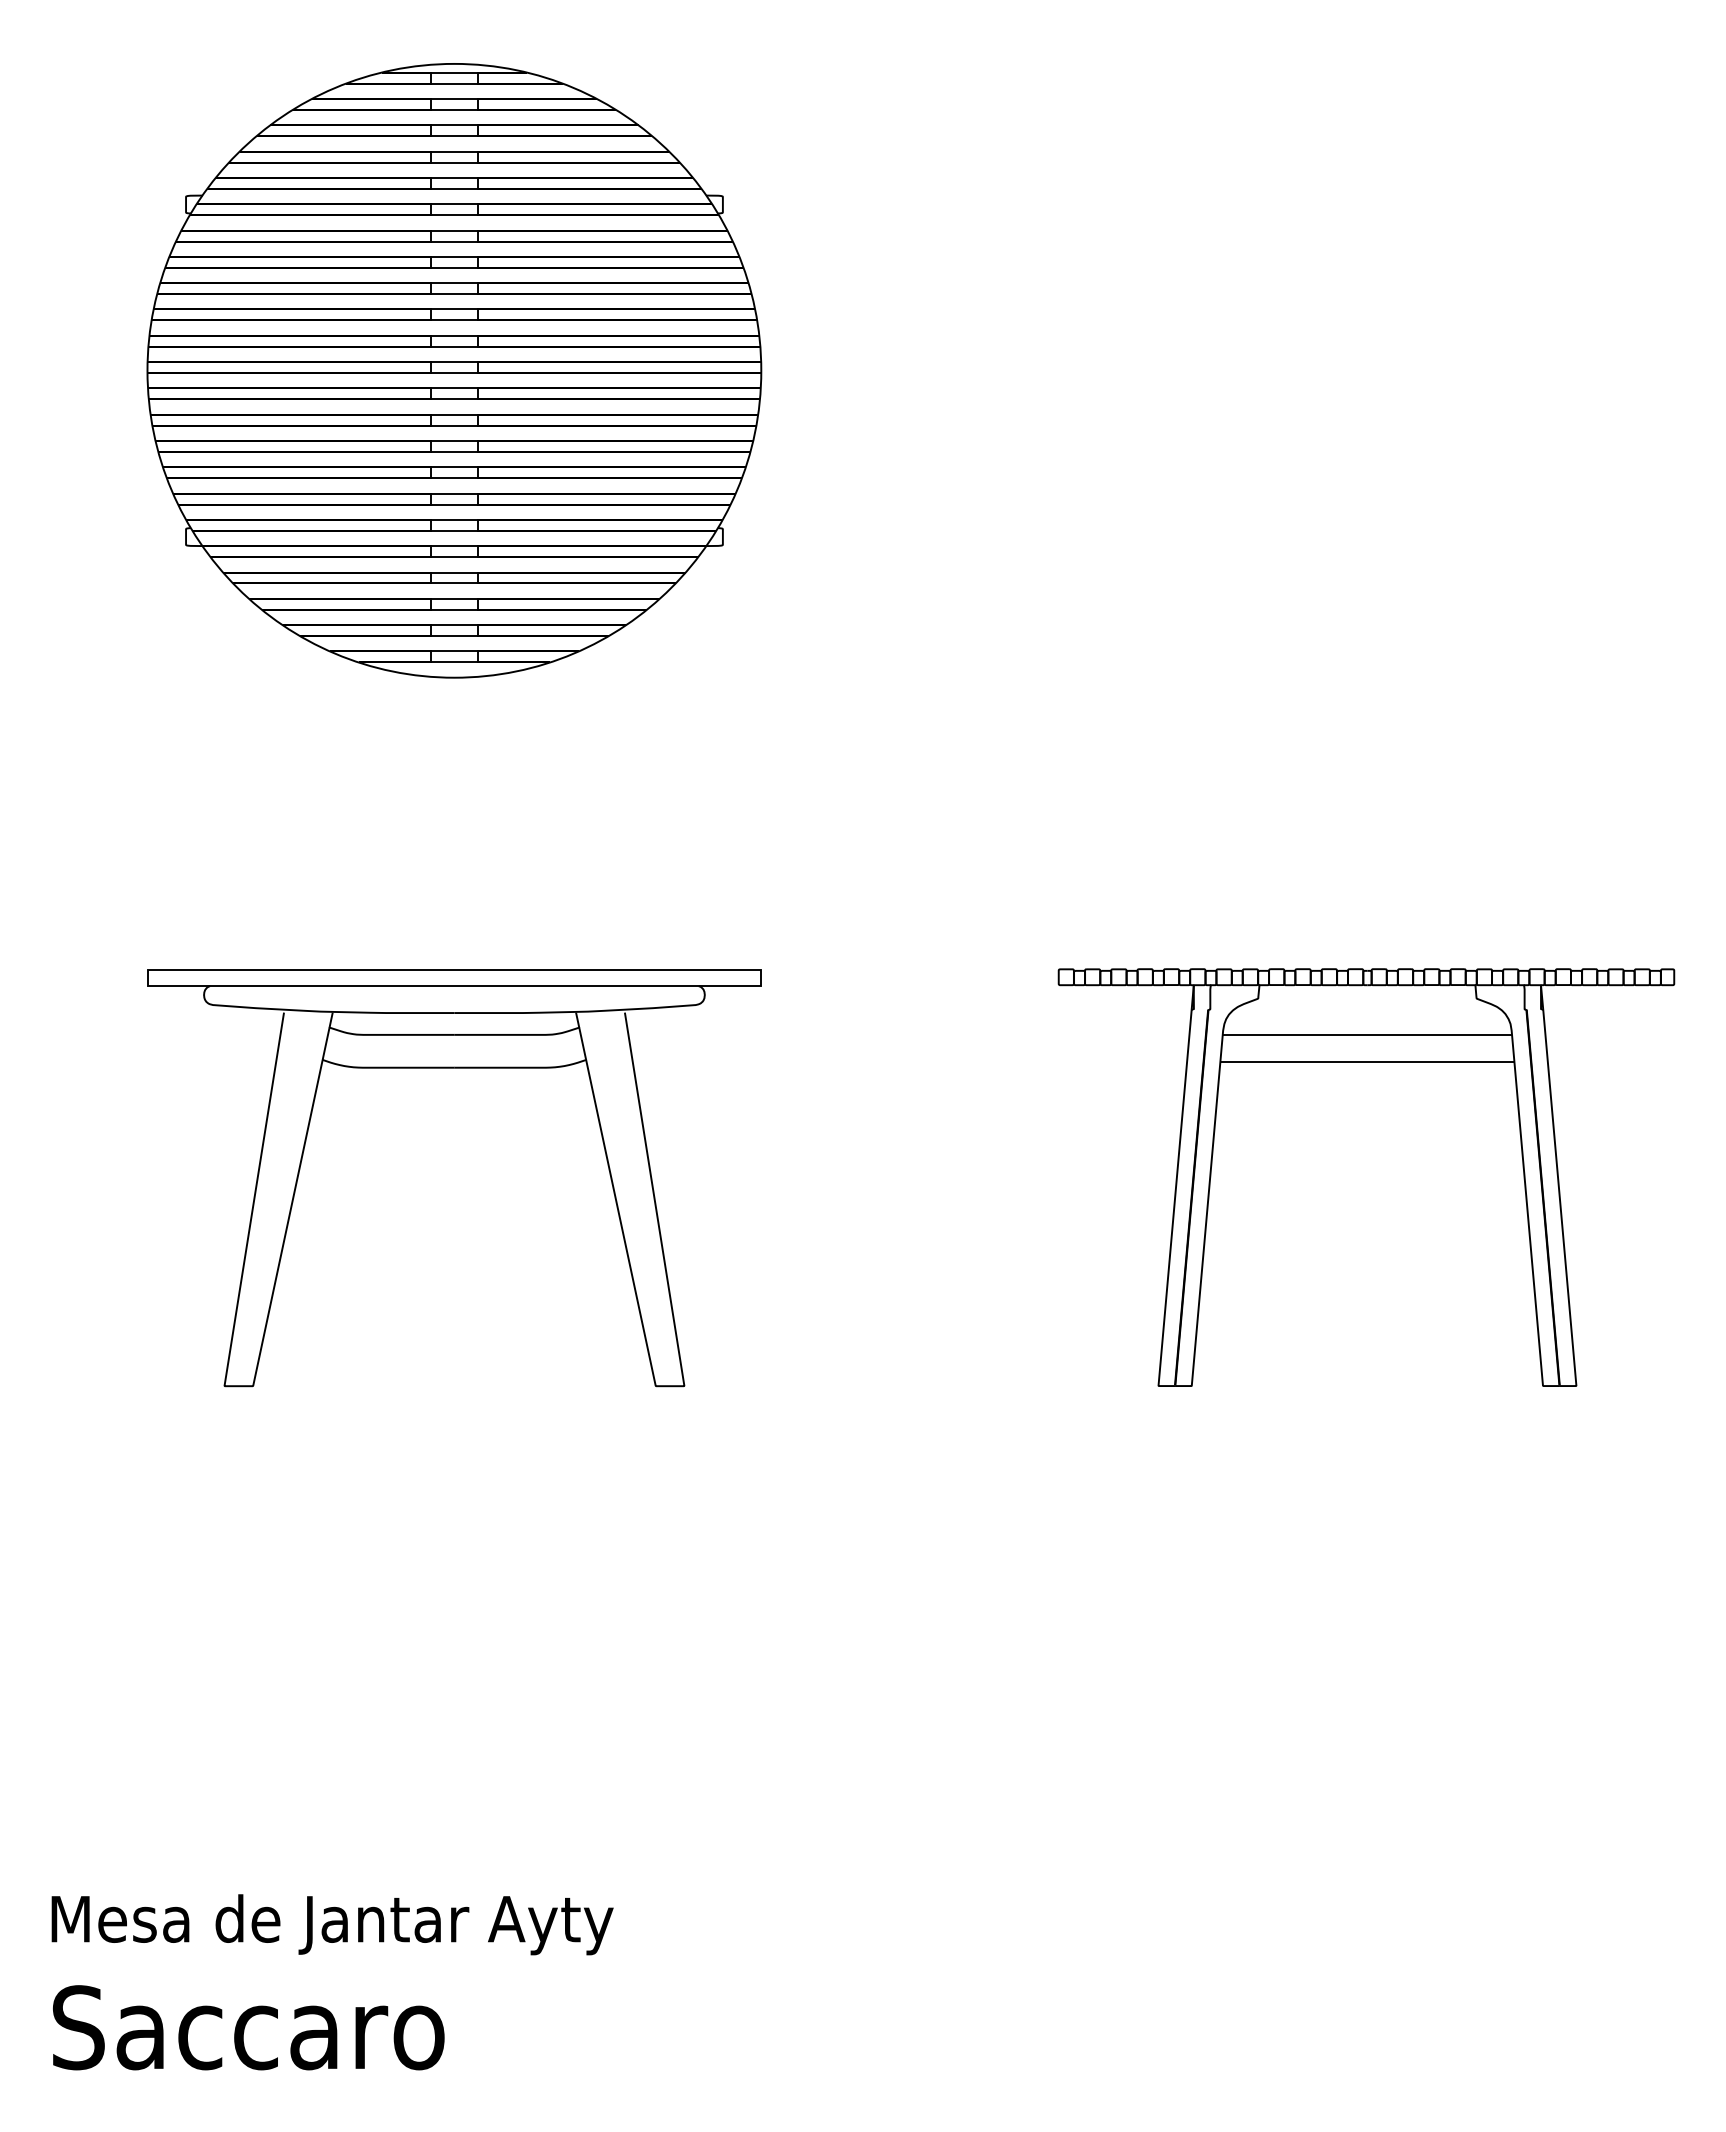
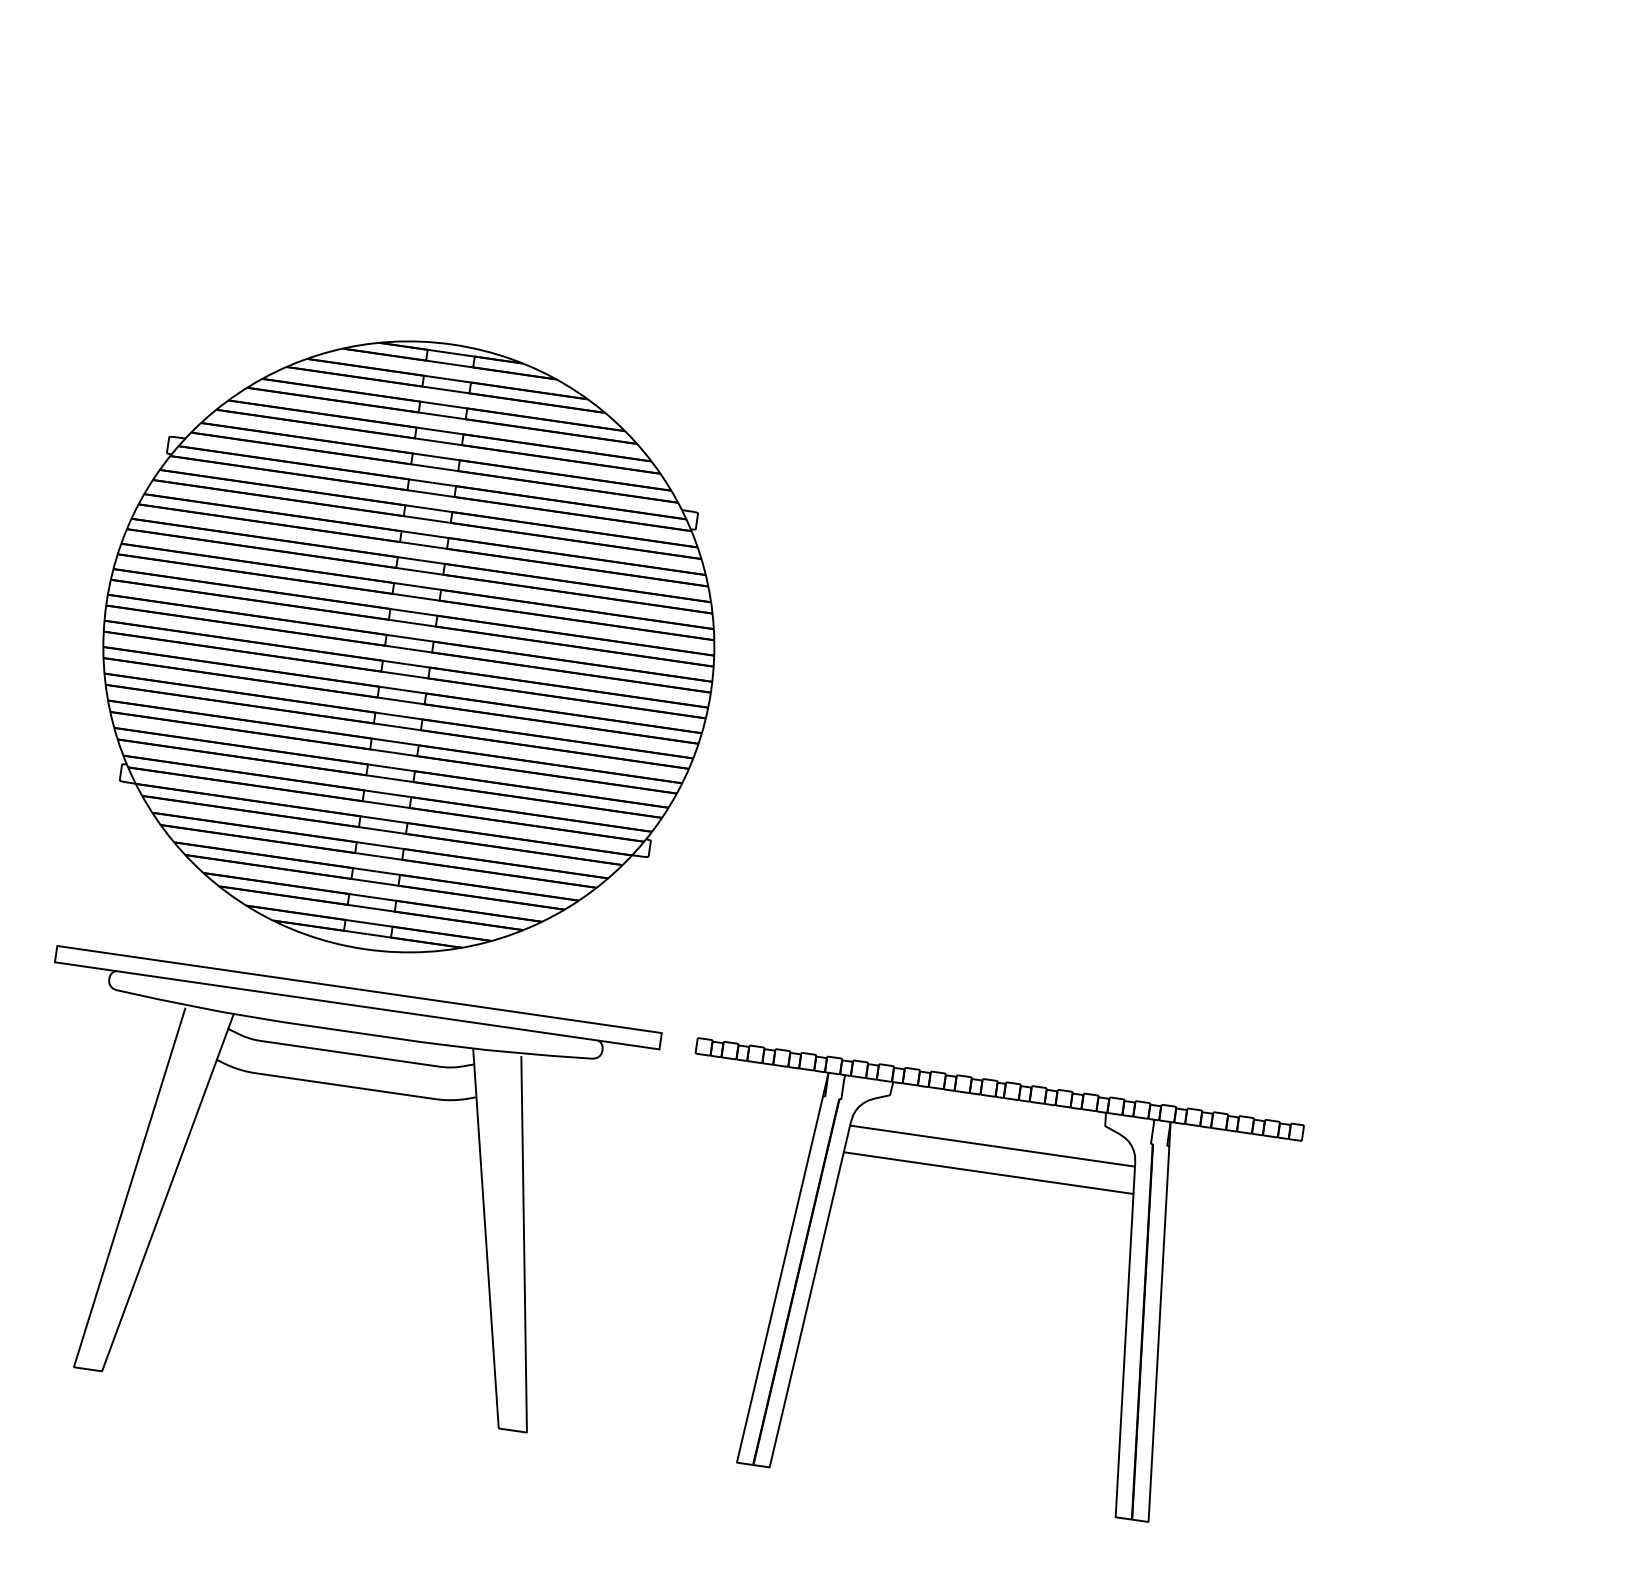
part: (454, 370) -> (409, 646), moved
part: (1366, 1062) -> (987, 1173), moved

